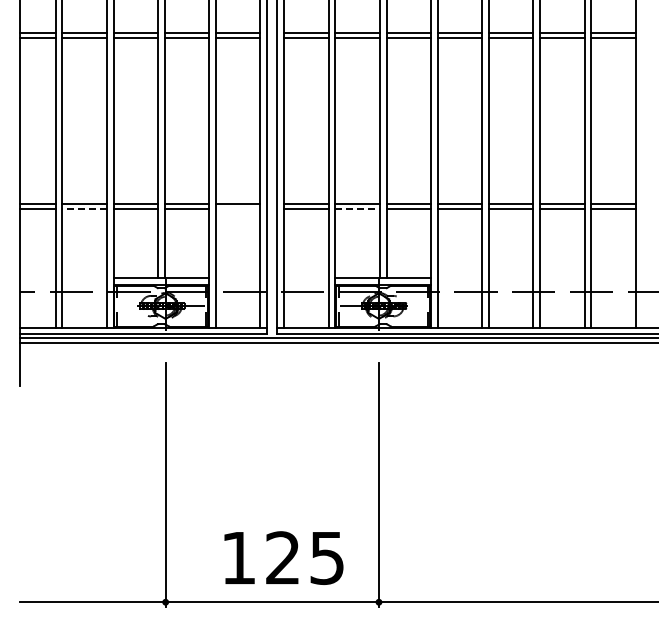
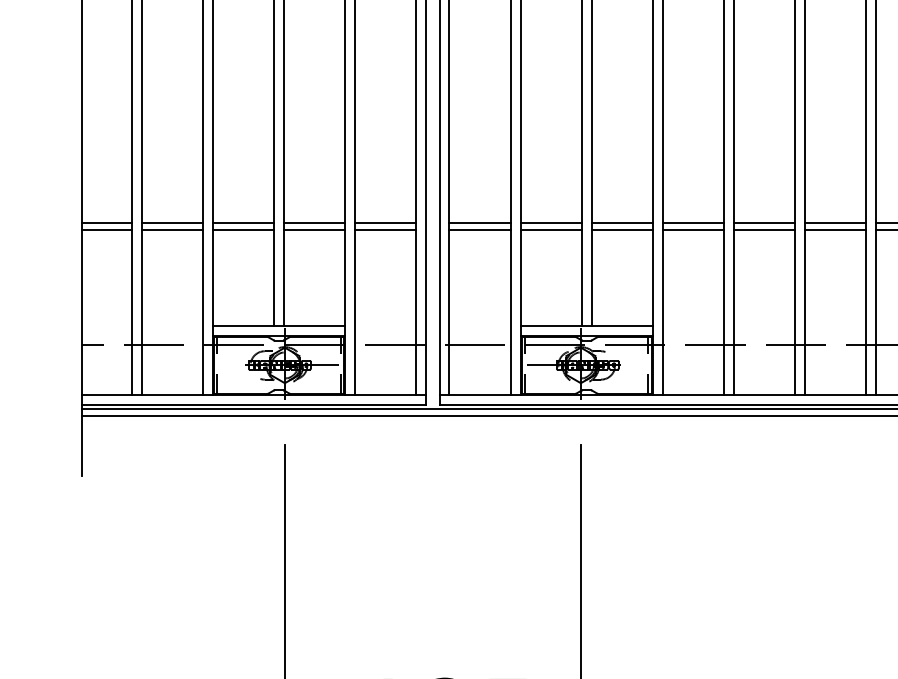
line: (84, 208) -> (172, 229), dashed -> solid
line: (238, 208) -> (385, 229), added
line: (358, 208) -> (552, 229), dashed -> solid

